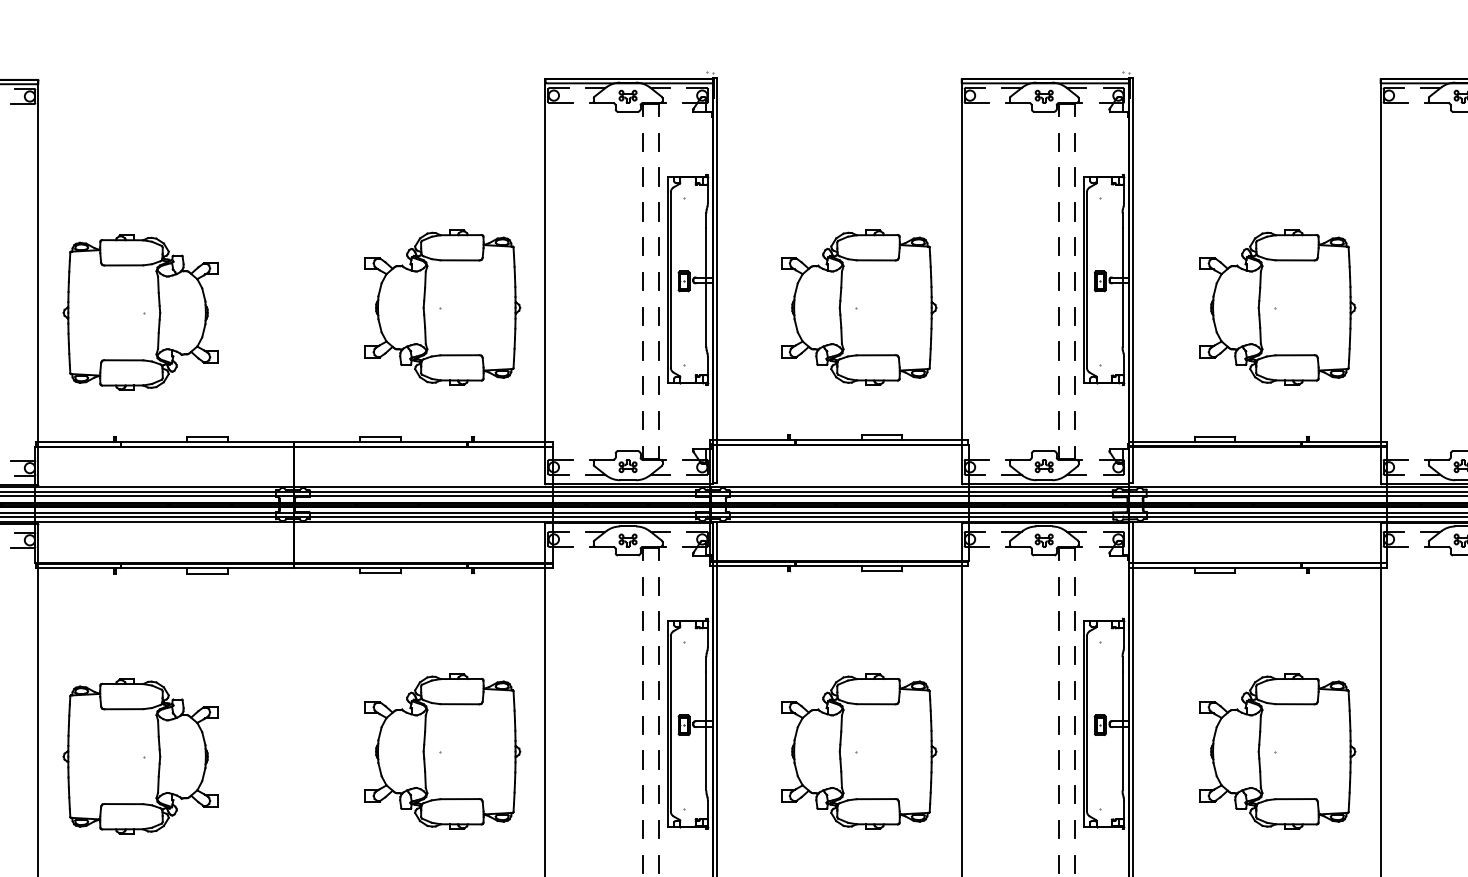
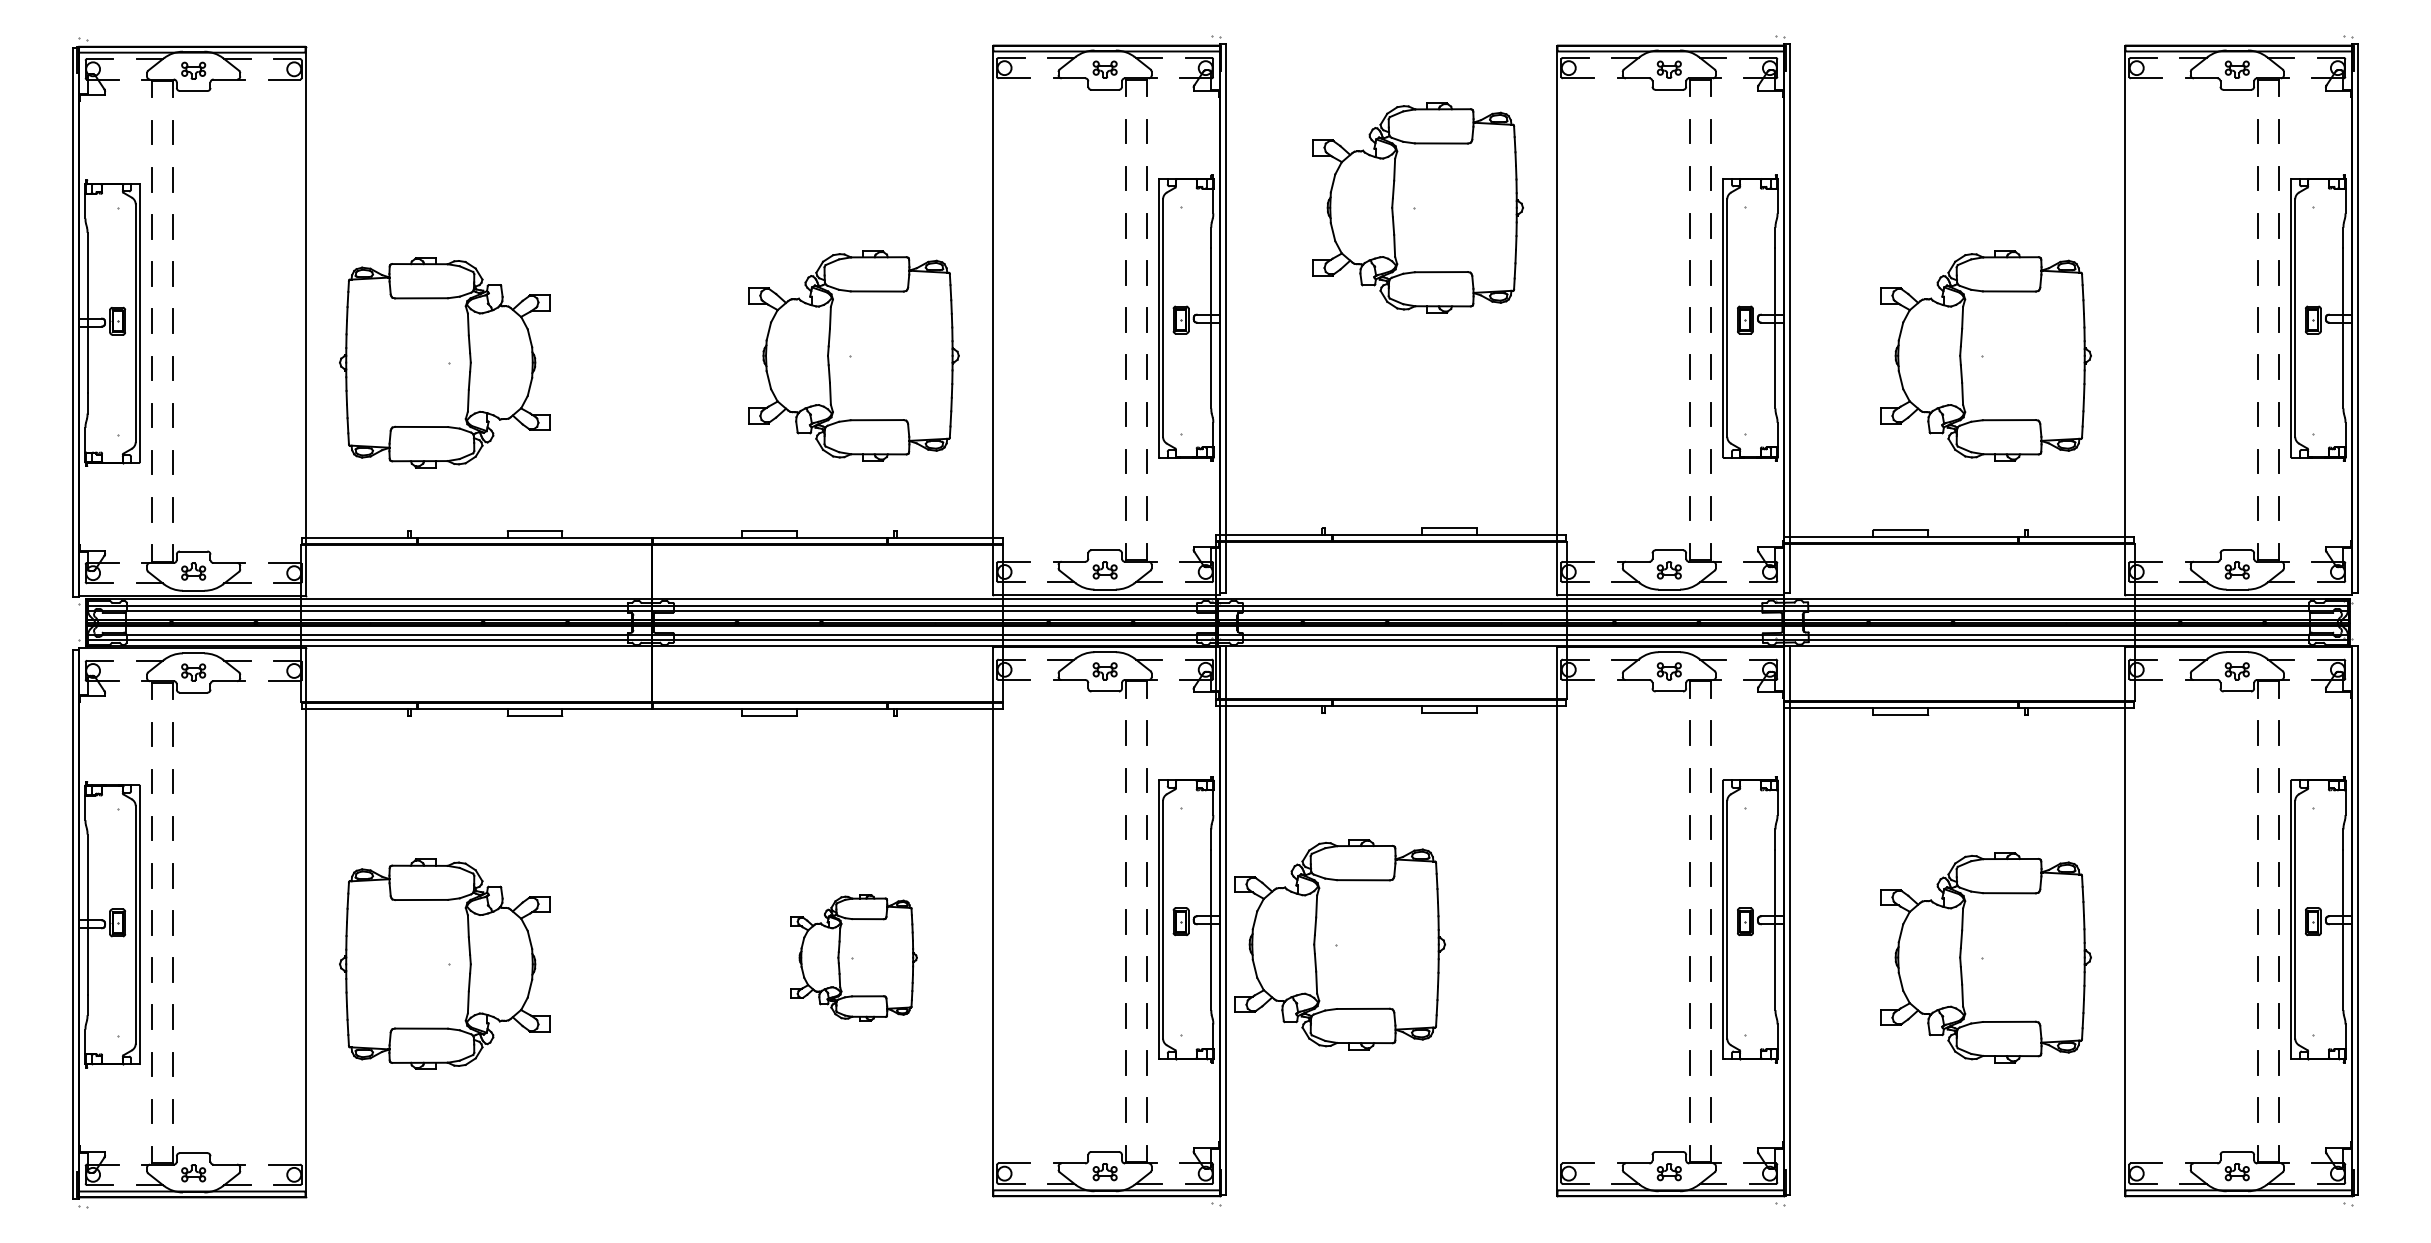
part: (858, 307) -> (1417, 207), moved
part: (442, 751) -> (853, 957), size x0.6
part: (858, 751) -> (1339, 944), moved

